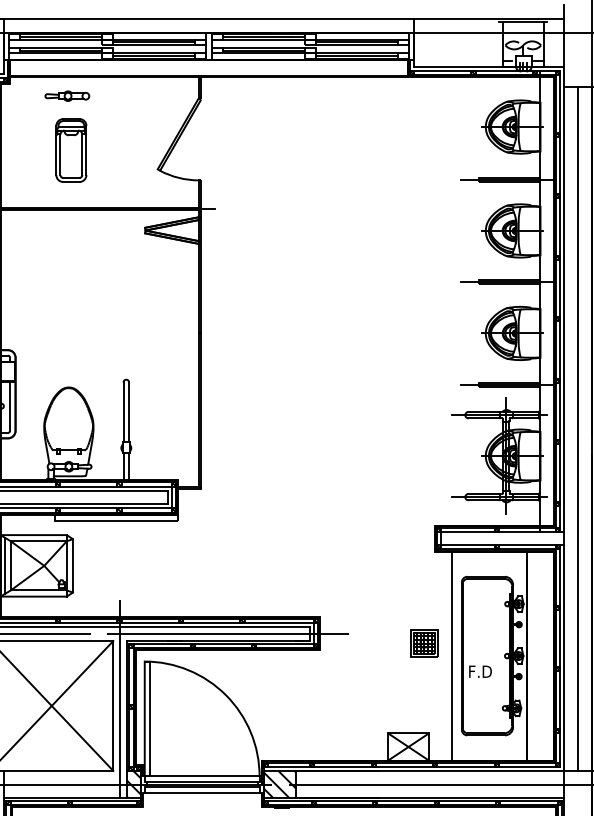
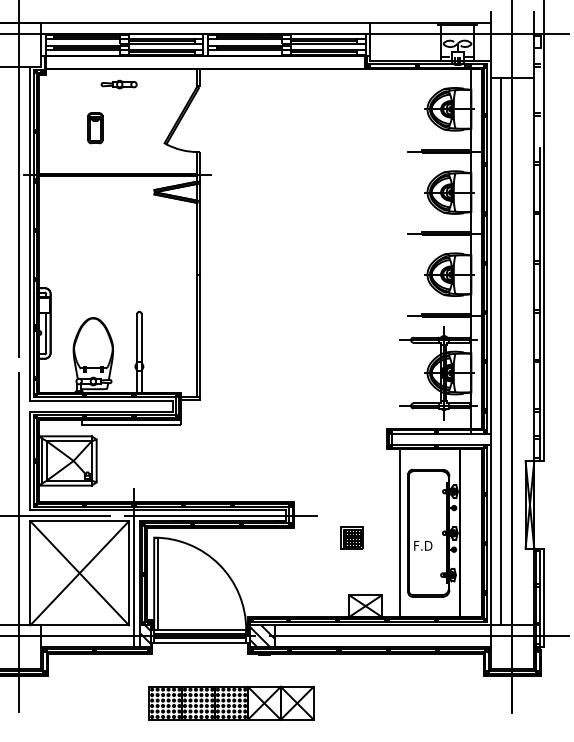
part: (66, 96) -> (118, 84), moved
part: (71, 150) -> (95, 128), size x0.6
part: (423, 642) -> (351, 537), moved

